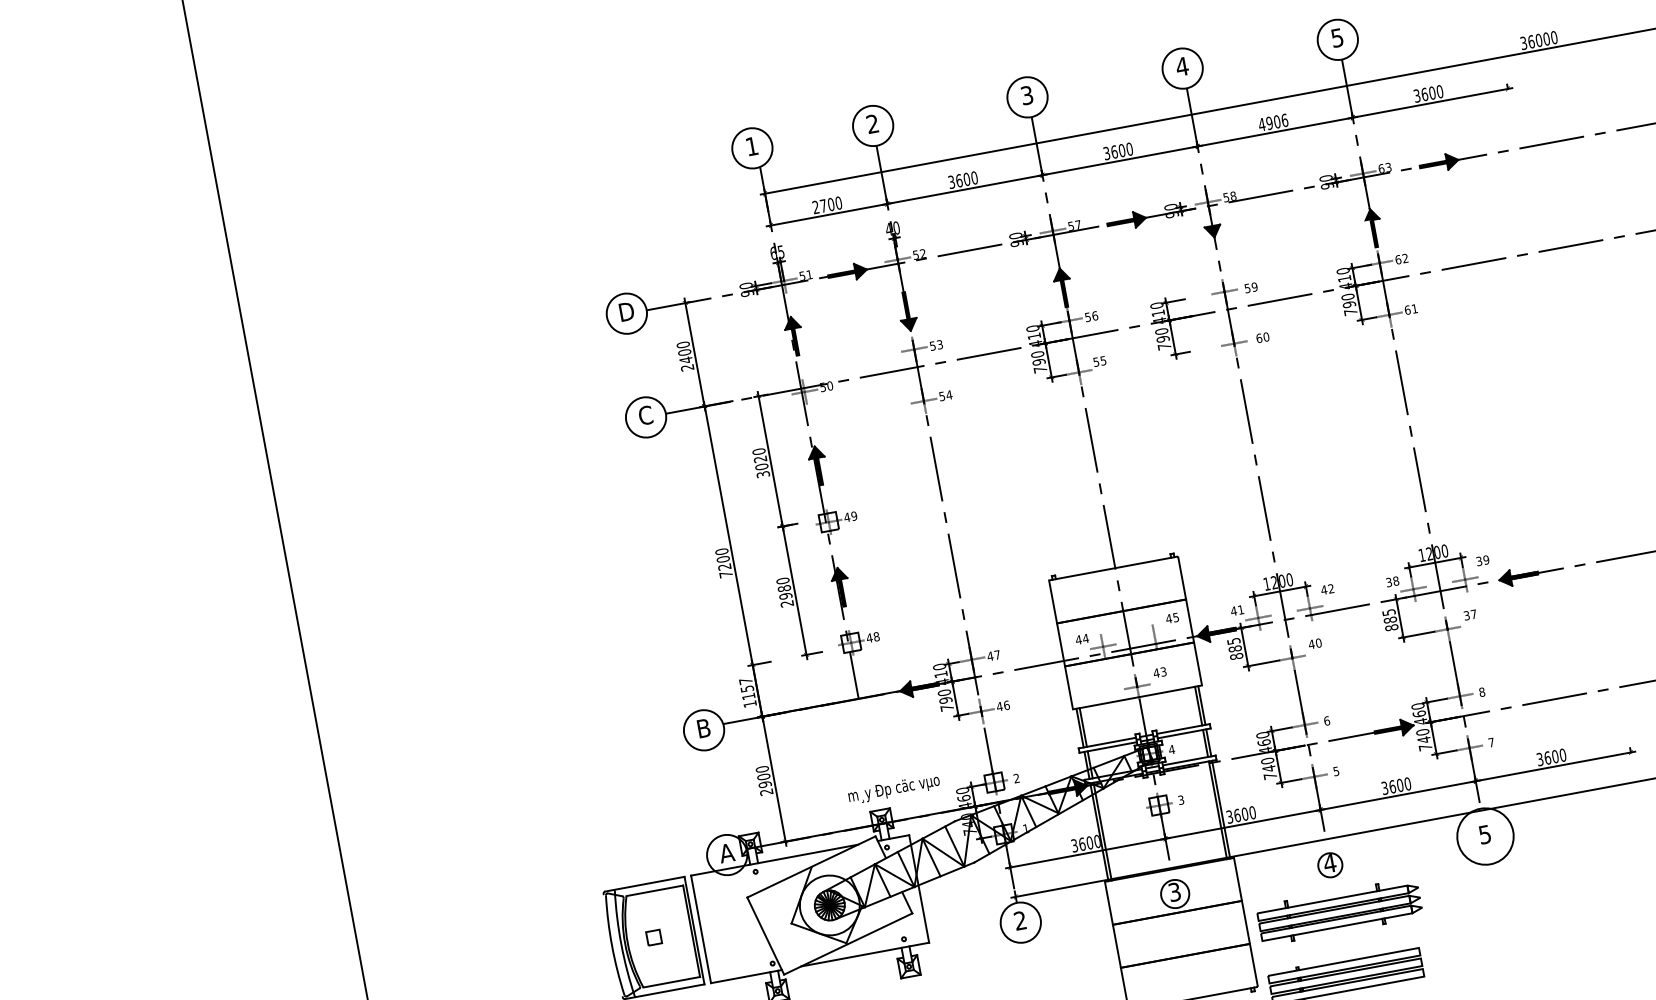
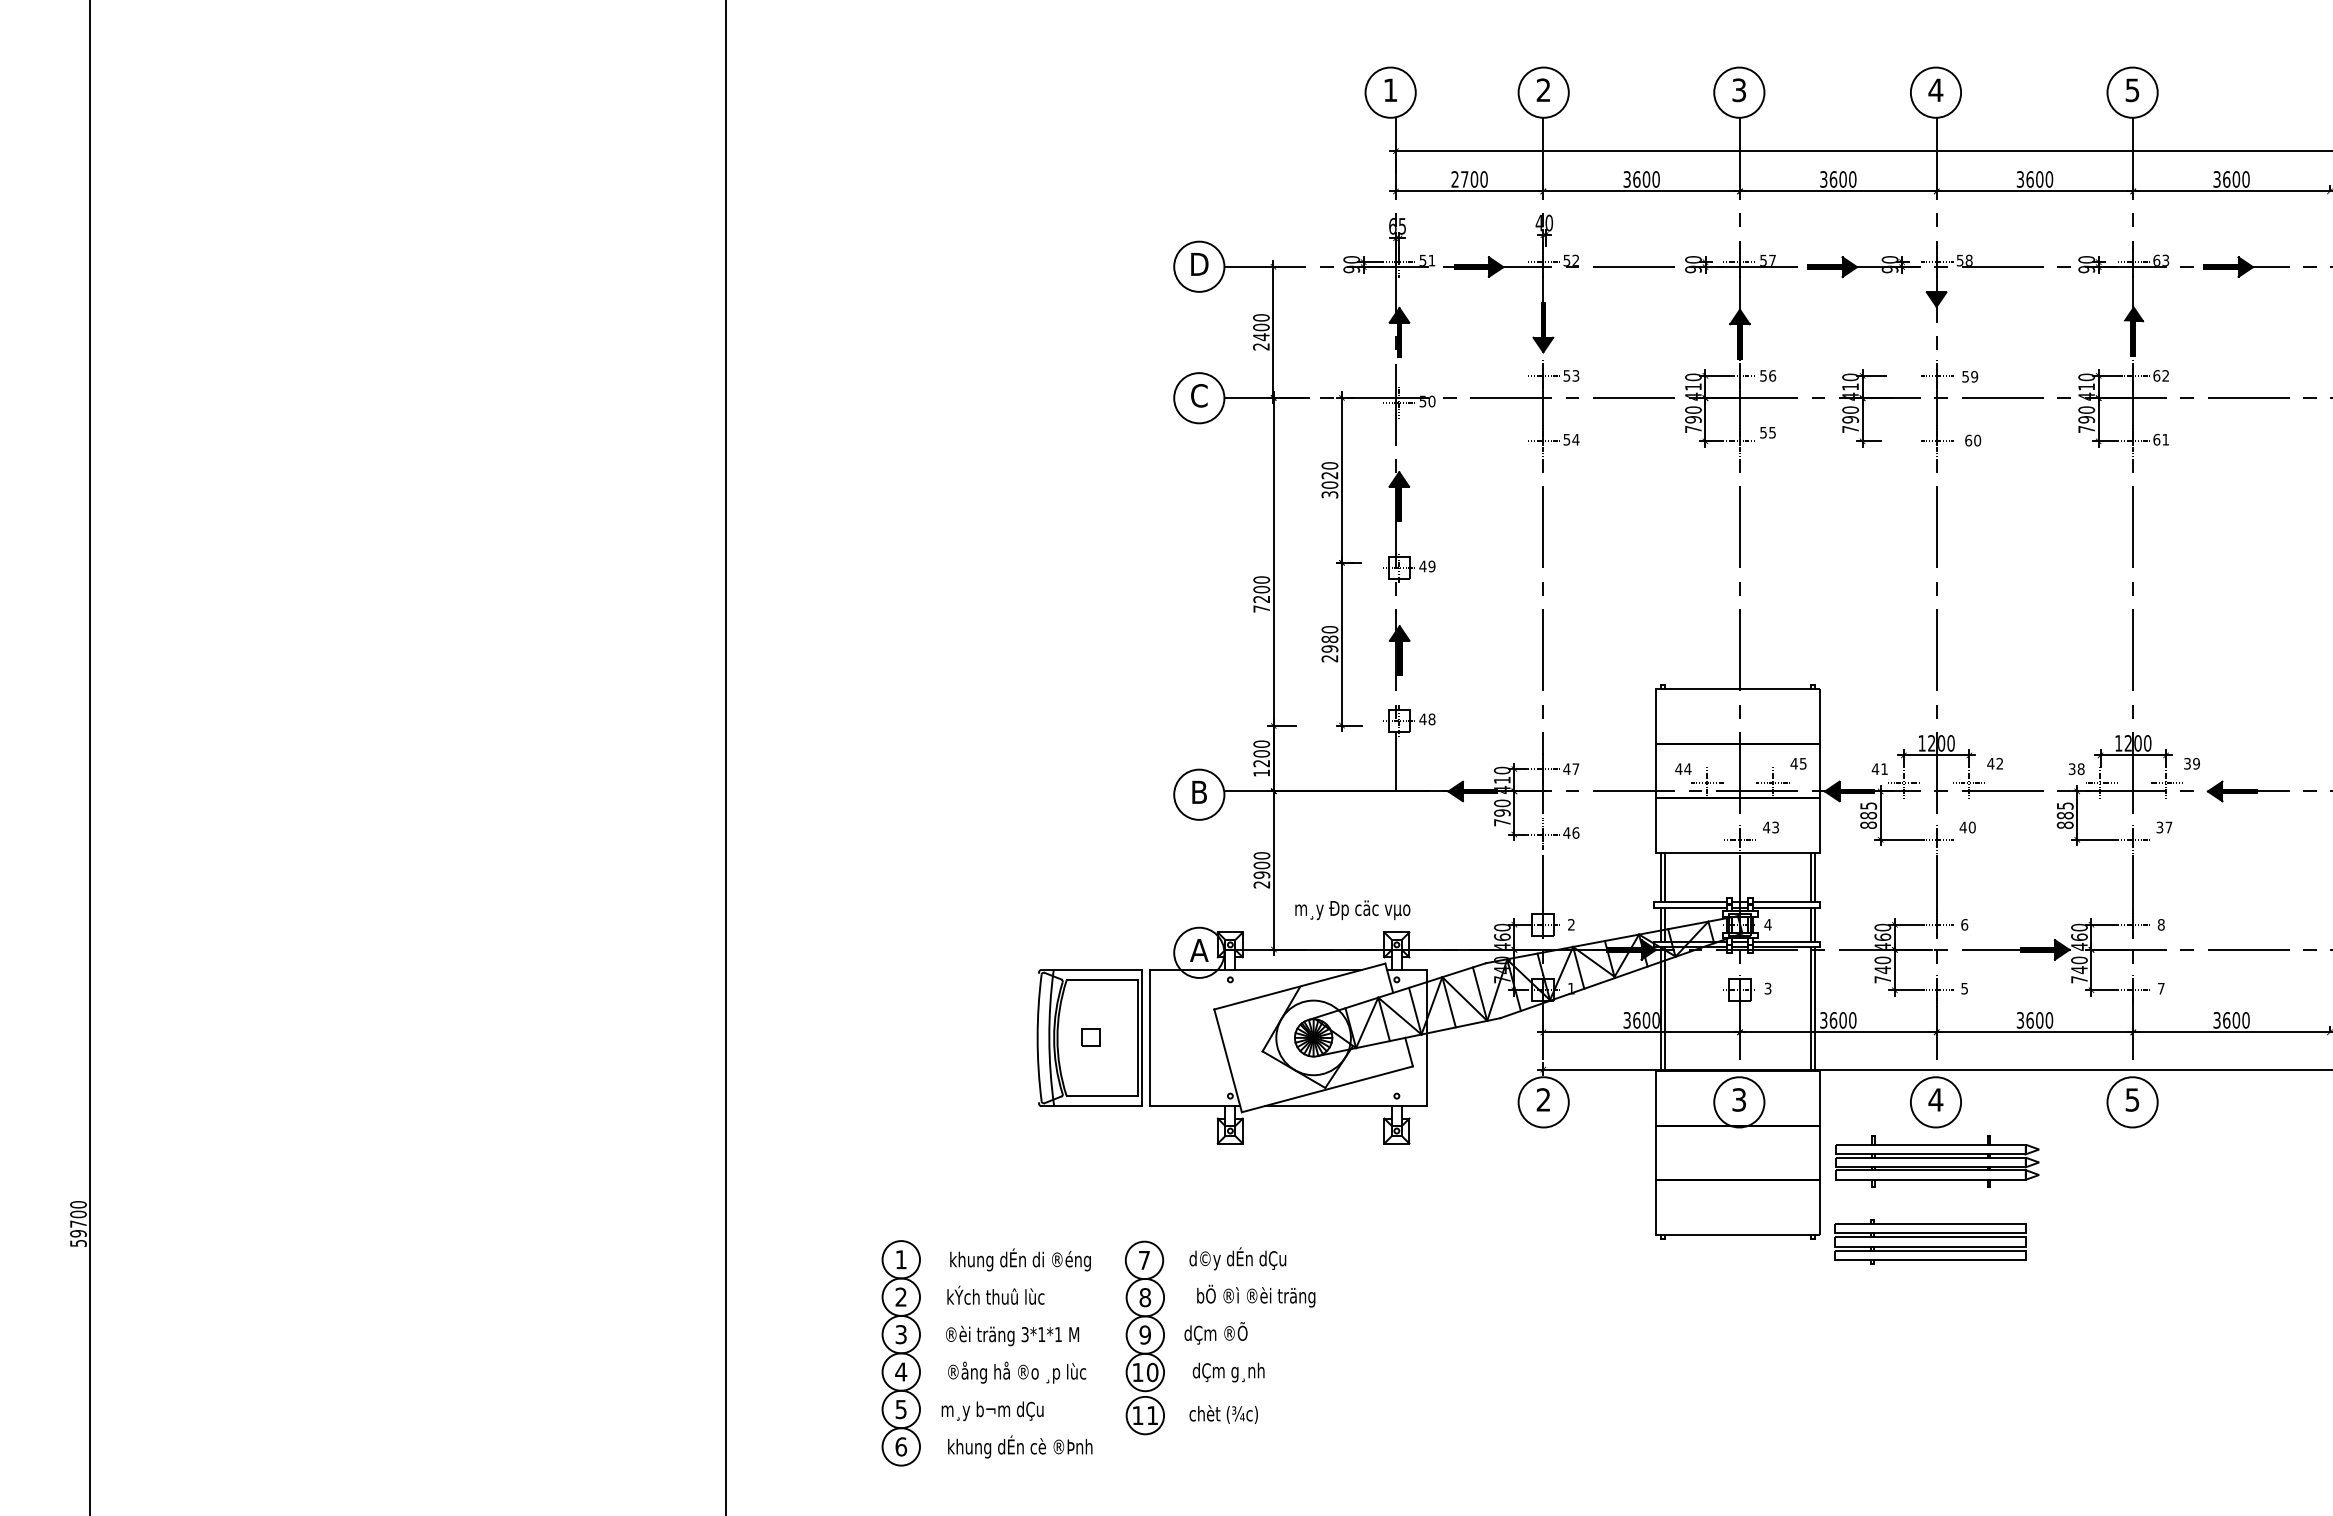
text: (1273, 122) -> (2034, 179), 4906 -> 3600
line: (1154, 637) -> (1772, 783), added
text: (747, 688) -> (1261, 753), 1157 -> 1200
text: (893, 788) -> (1352, 909), moved
circle: (1485, 836) -> (2132, 1102), size x0.71
circle: (1329, 865) -> (1935, 1102), size x1.67
circle: (1175, 894) -> (1739, 1102), size x1.43

